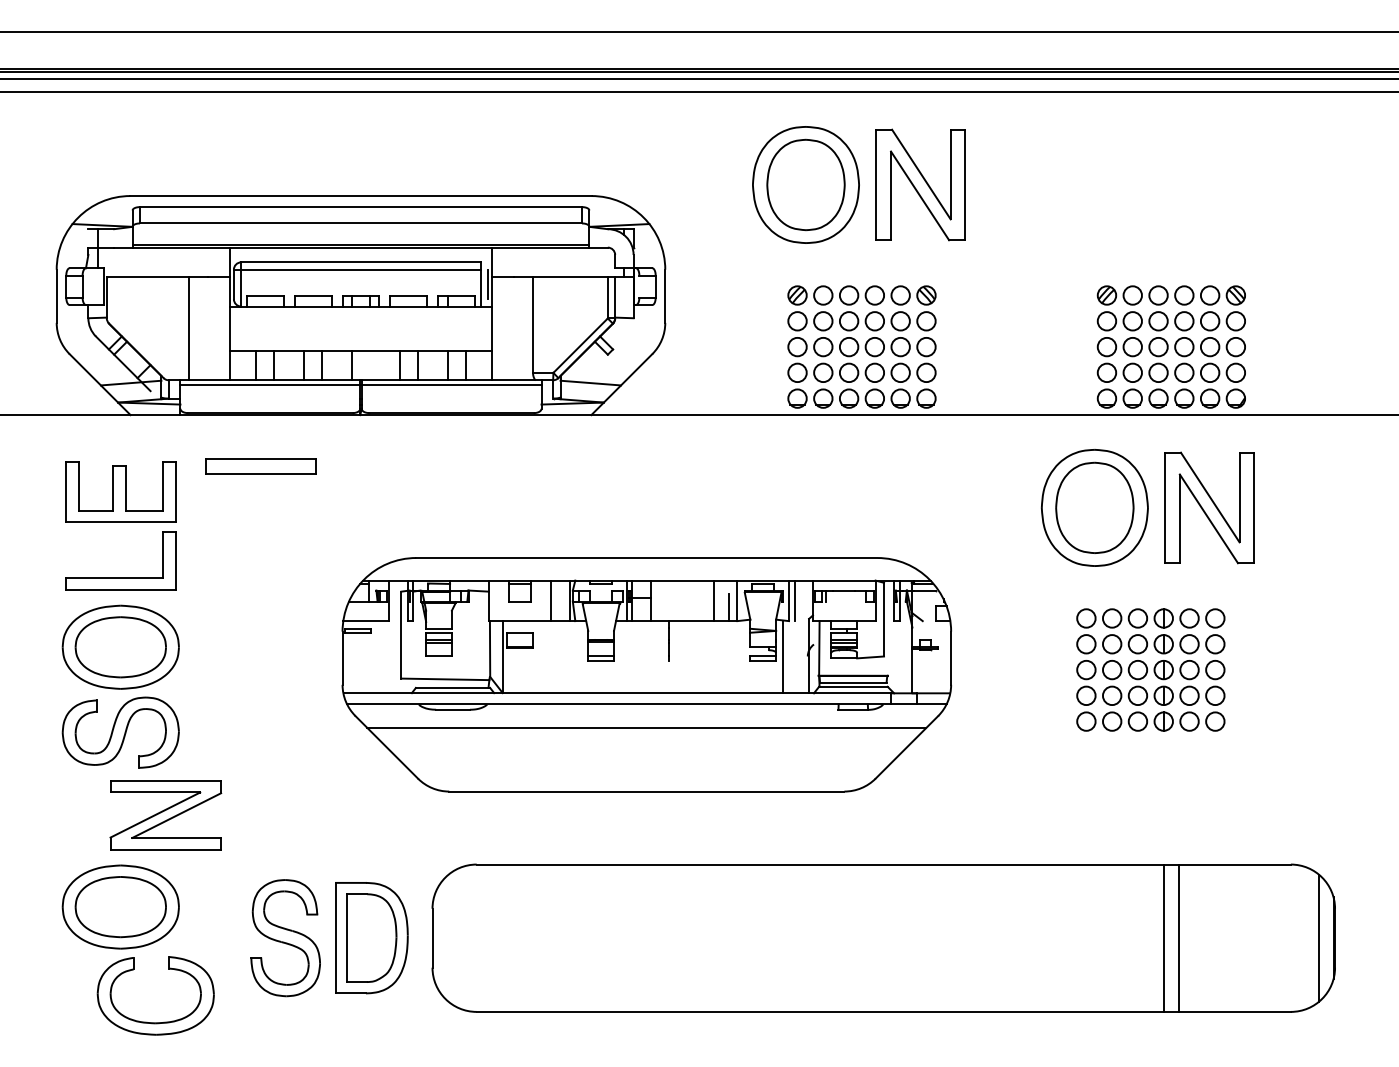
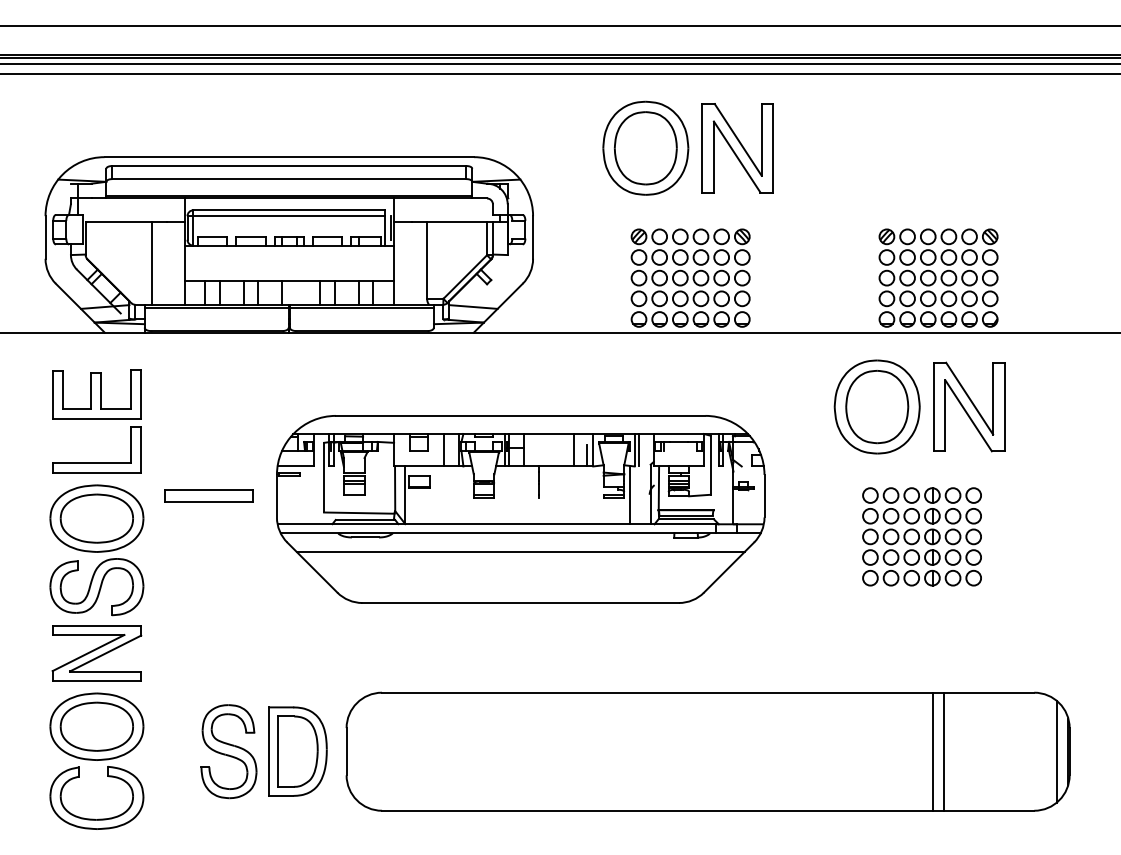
part: (260, 466) -> (208, 496), moved
part: (646, 674) -> (520, 509), moved
part: (165, 815) -> (96, 653), moved
part: (155, 1022) -> (96, 819), moved

